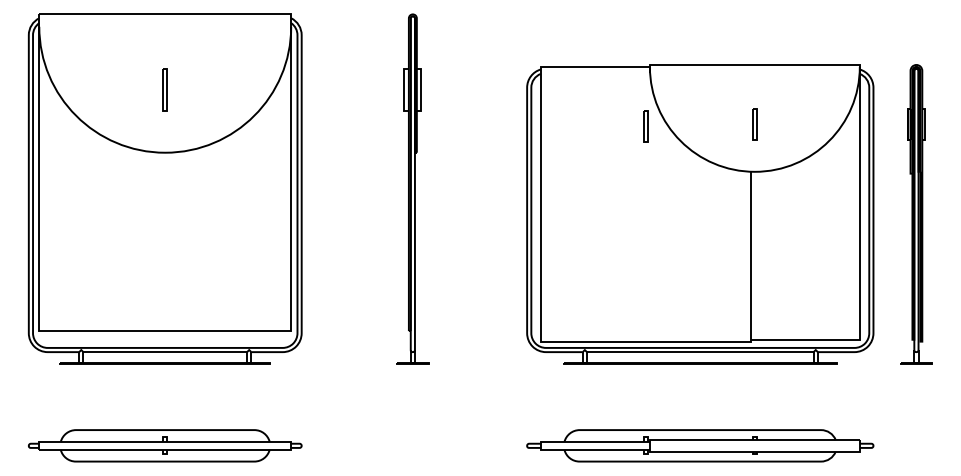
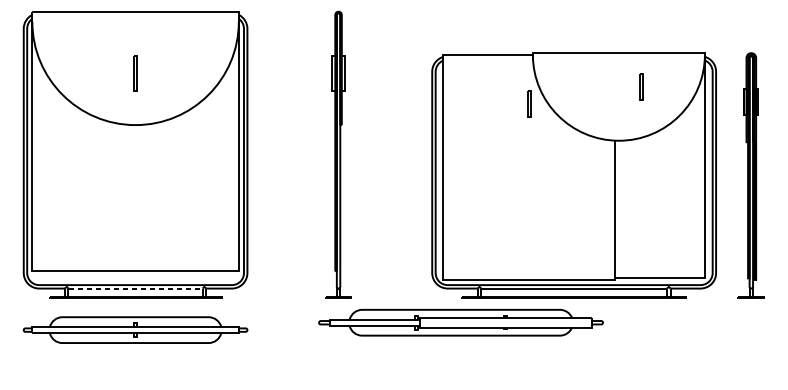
part: (754, 124) -> (641, 87), moved
line: (165, 352) -> (135, 288), solid -> dashed
part: (165, 445) -> (135, 329), moved
part: (700, 445) -> (461, 322), moved

